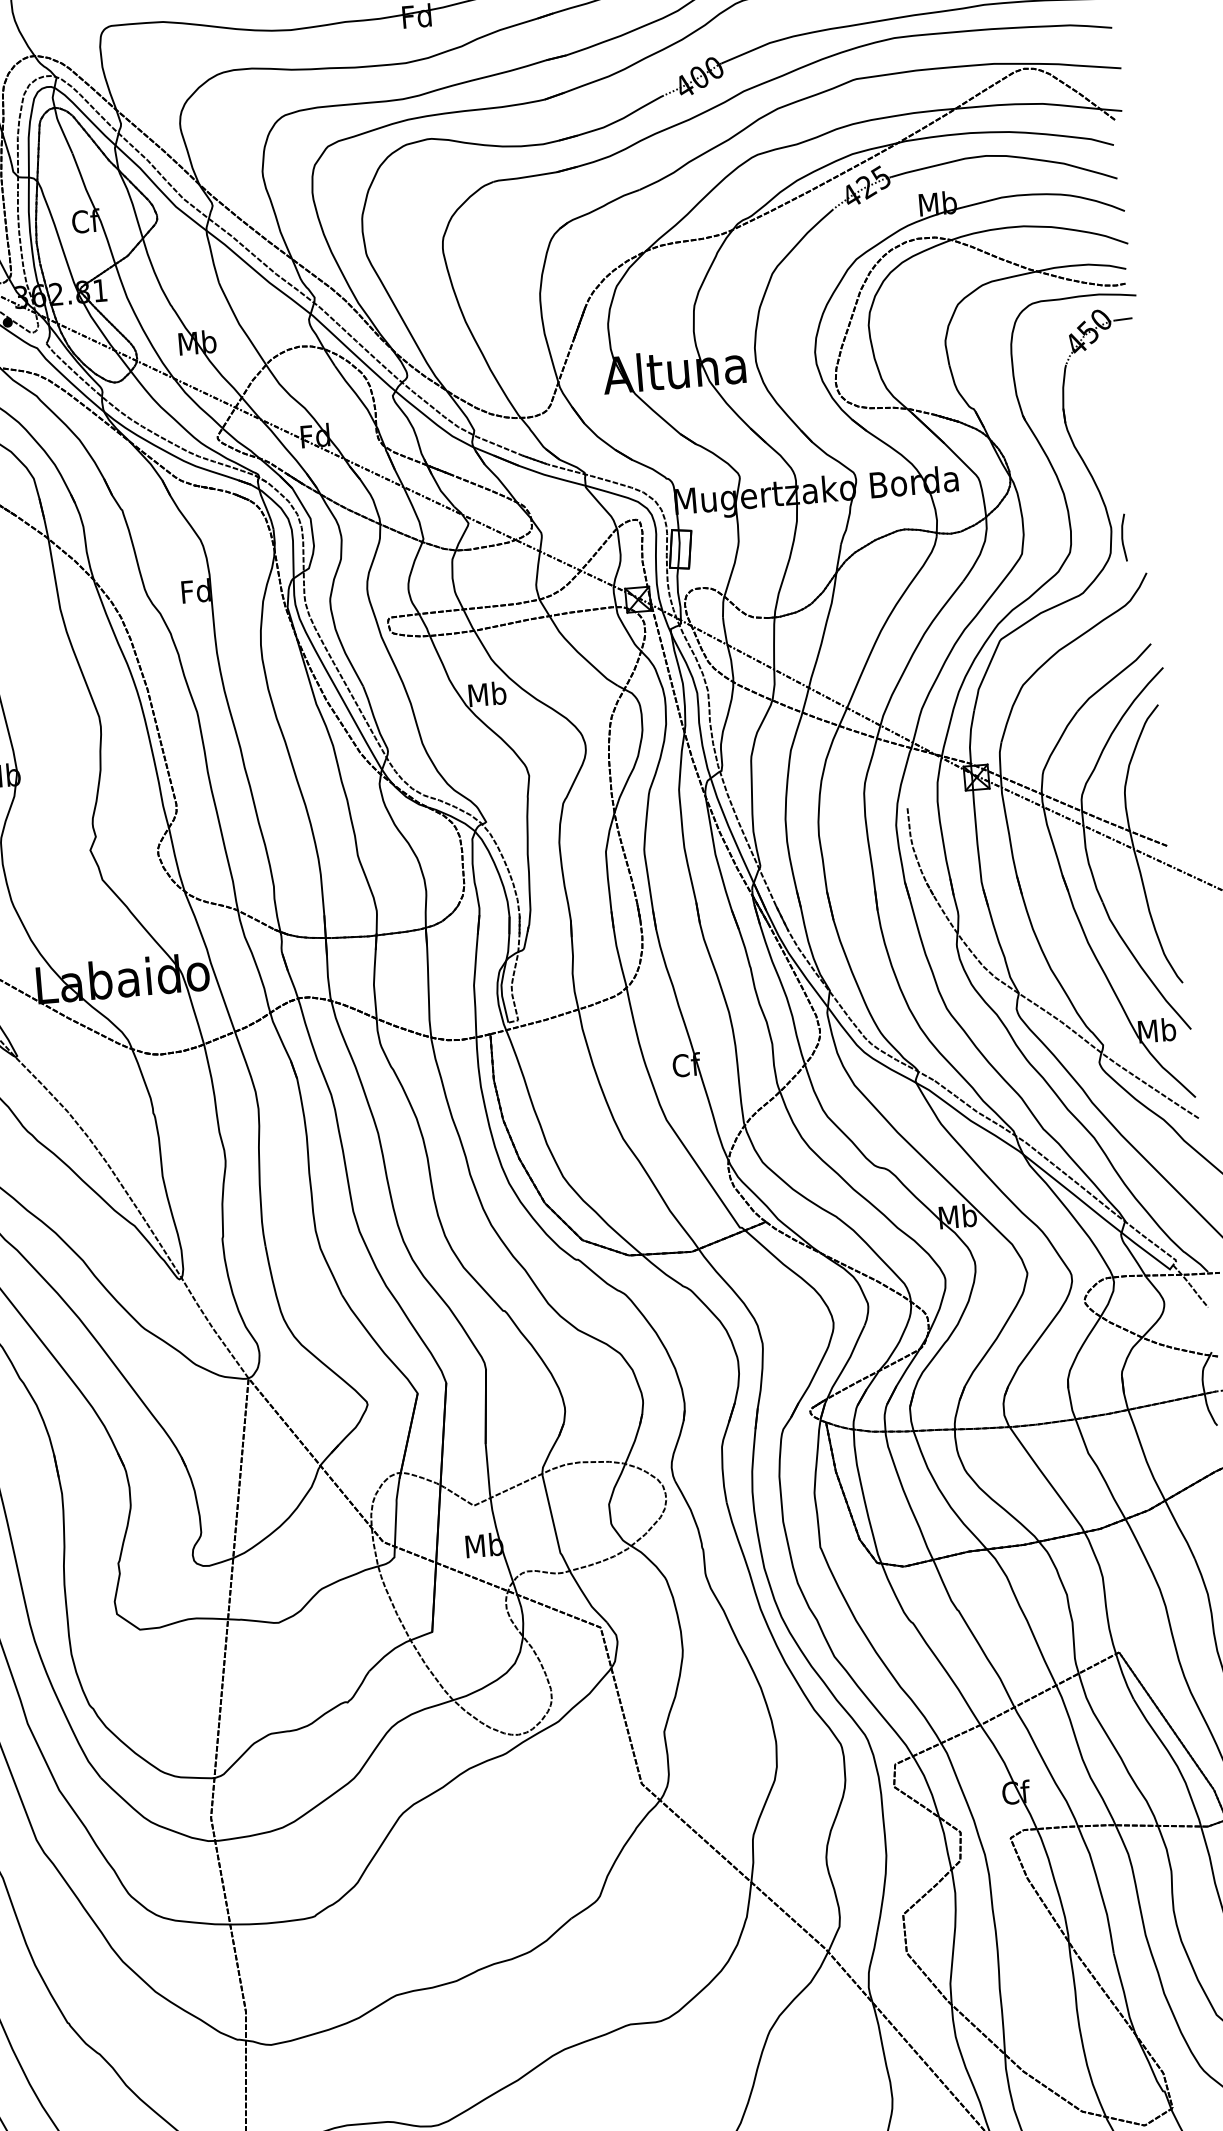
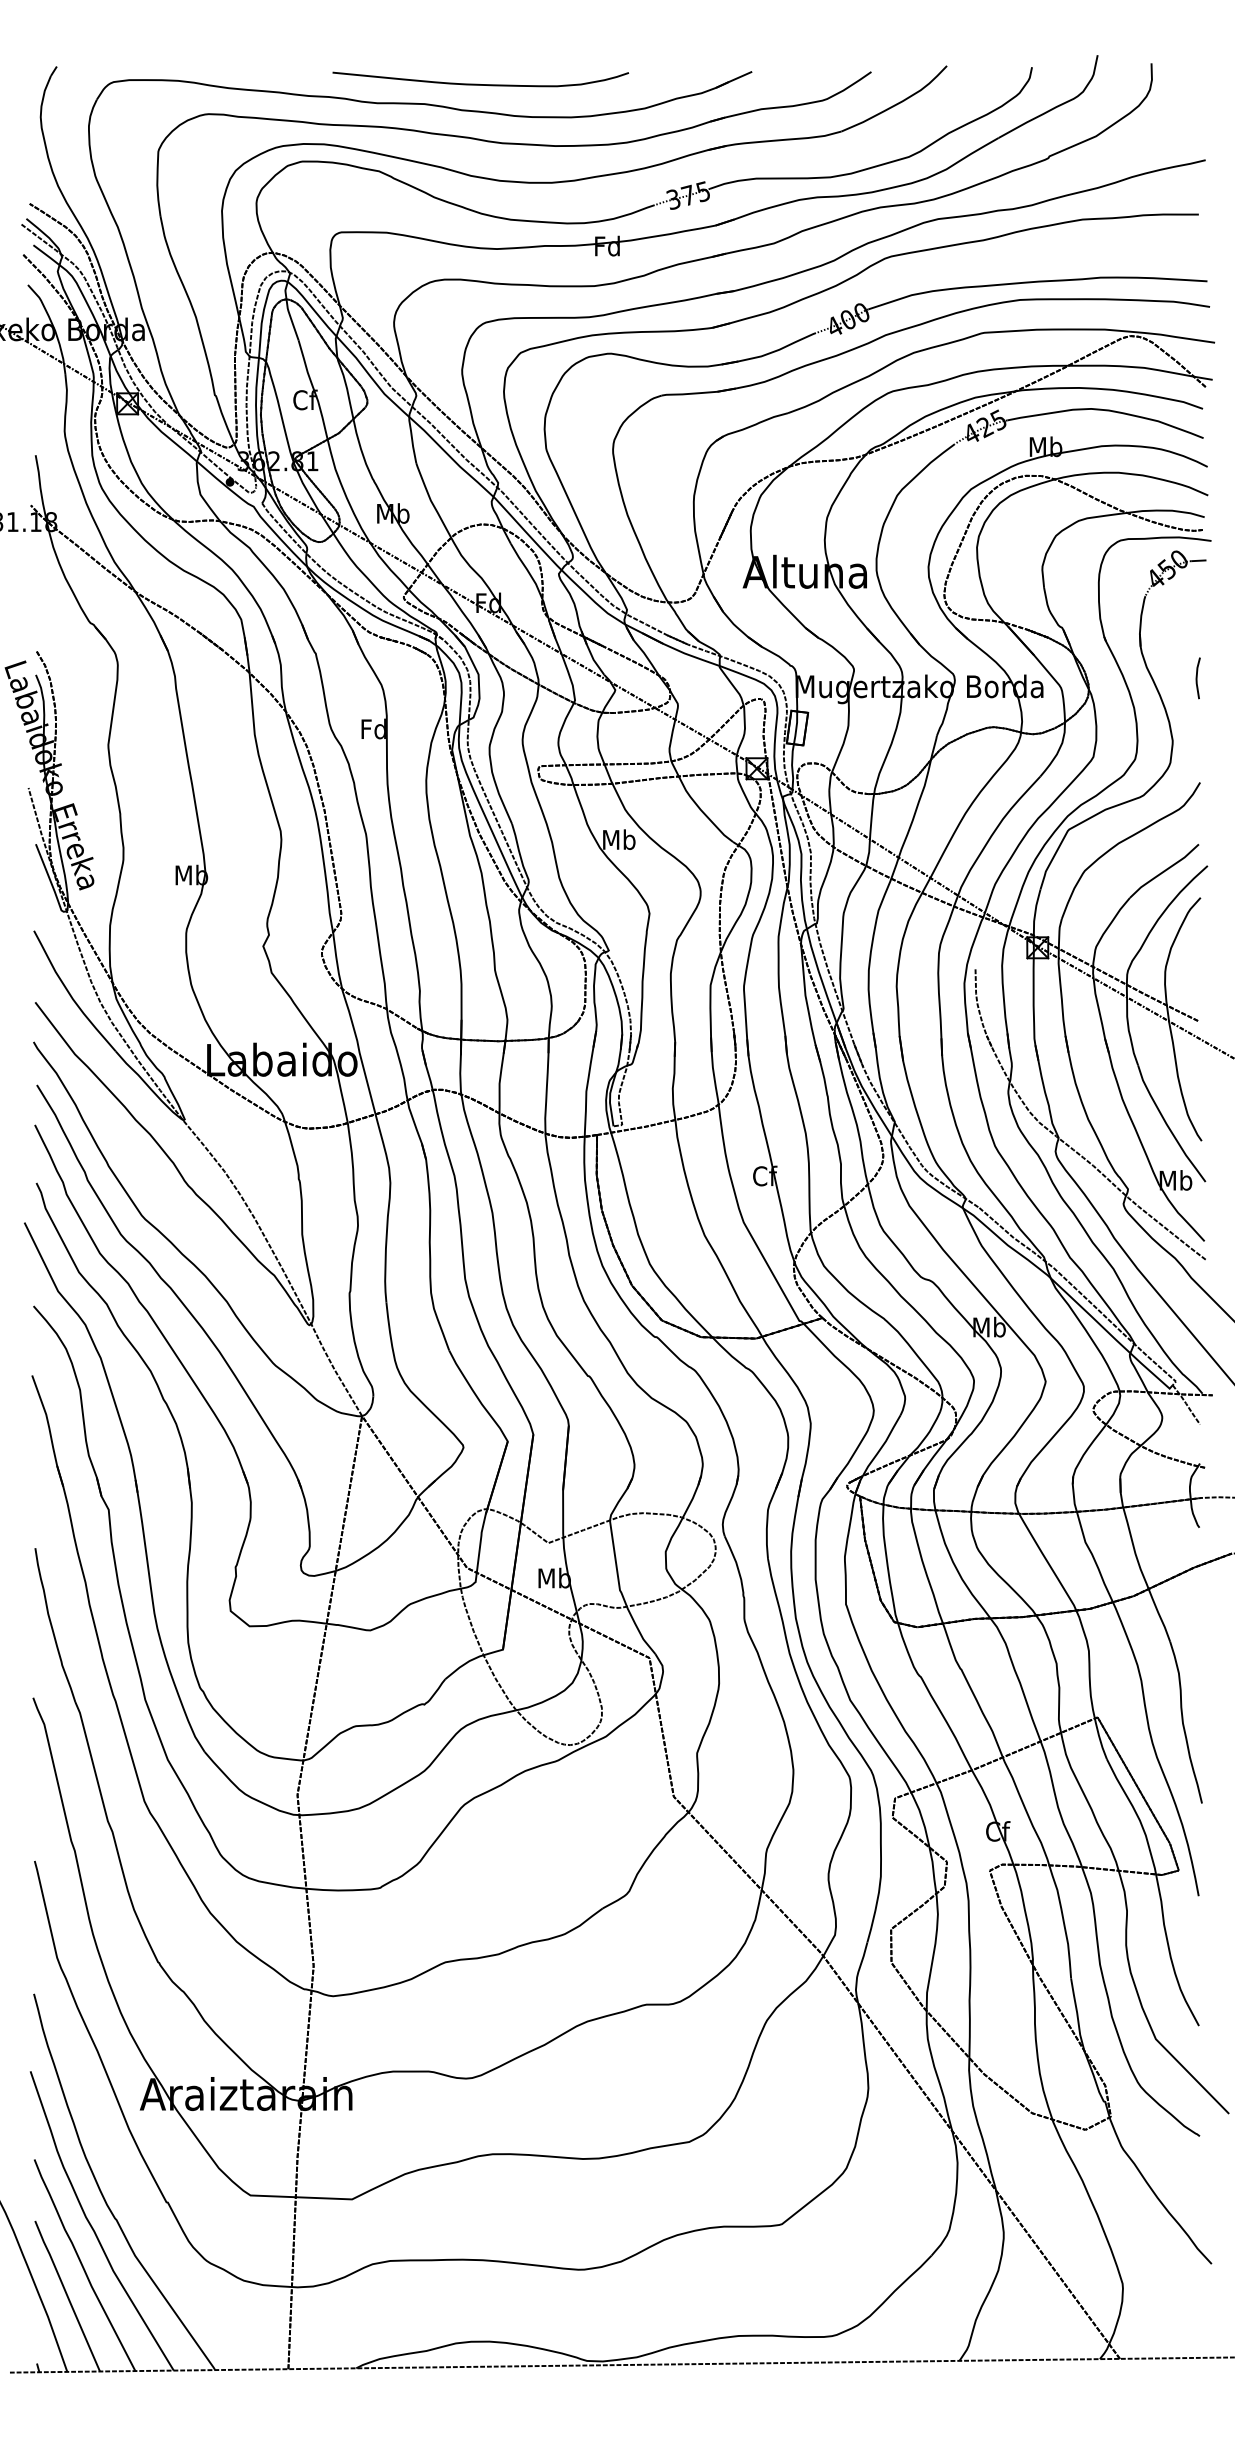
line: (1123, 537) -> (1197, 678), moved

